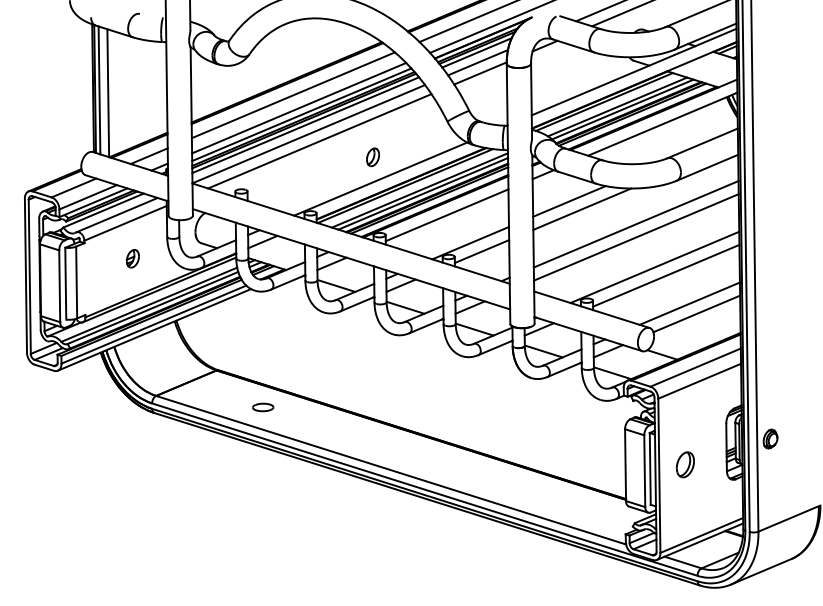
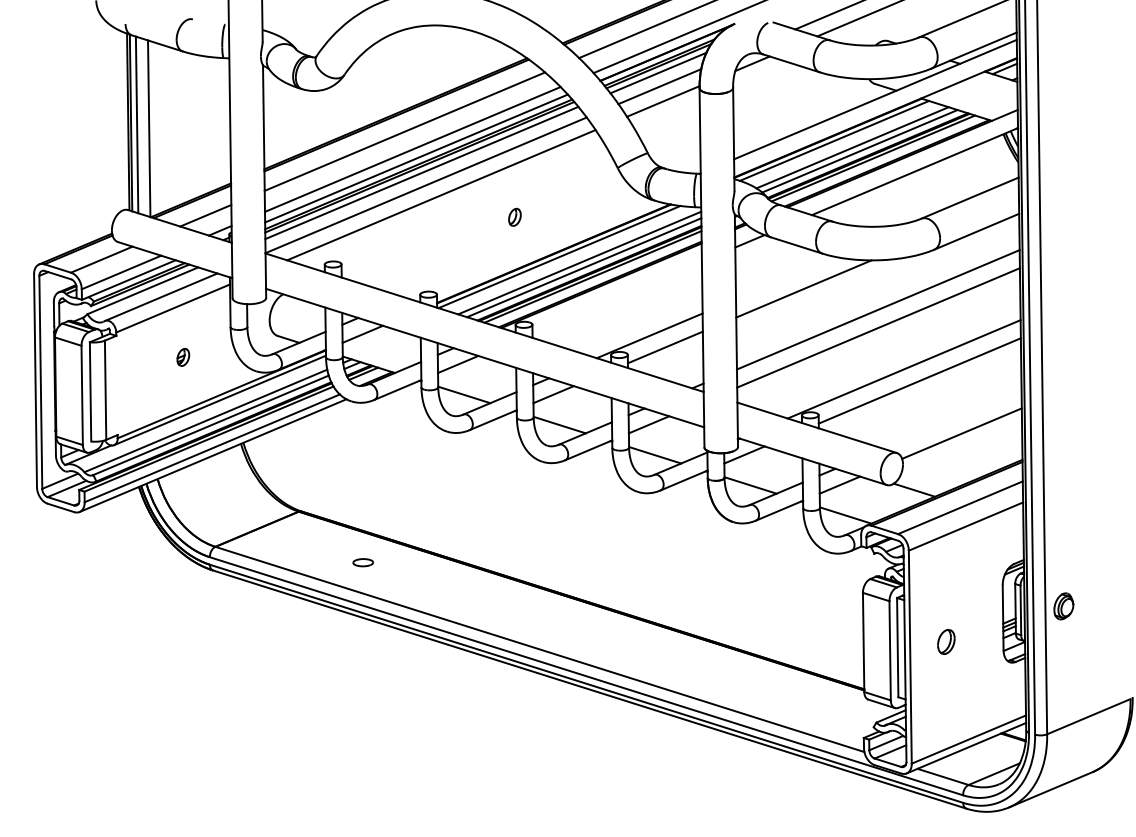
part: (372, 157) -> (514, 217), size x0.7
line: (380, 178) -> (525, 246), removed
line: (568, 201) -> (785, 278), removed
line: (446, 215) -> (616, 297), removed
part: (133, 258) -> (183, 357), size x0.7
line: (689, 303) -> (952, 419), removed
part: (263, 407) -> (363, 562), size x0.7
part: (685, 464) -> (946, 641), size x0.7

